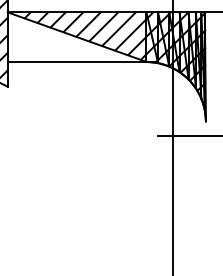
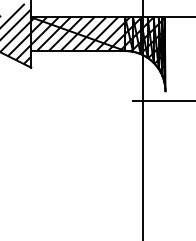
hatch: (74, 37) -> (76, 34), added

